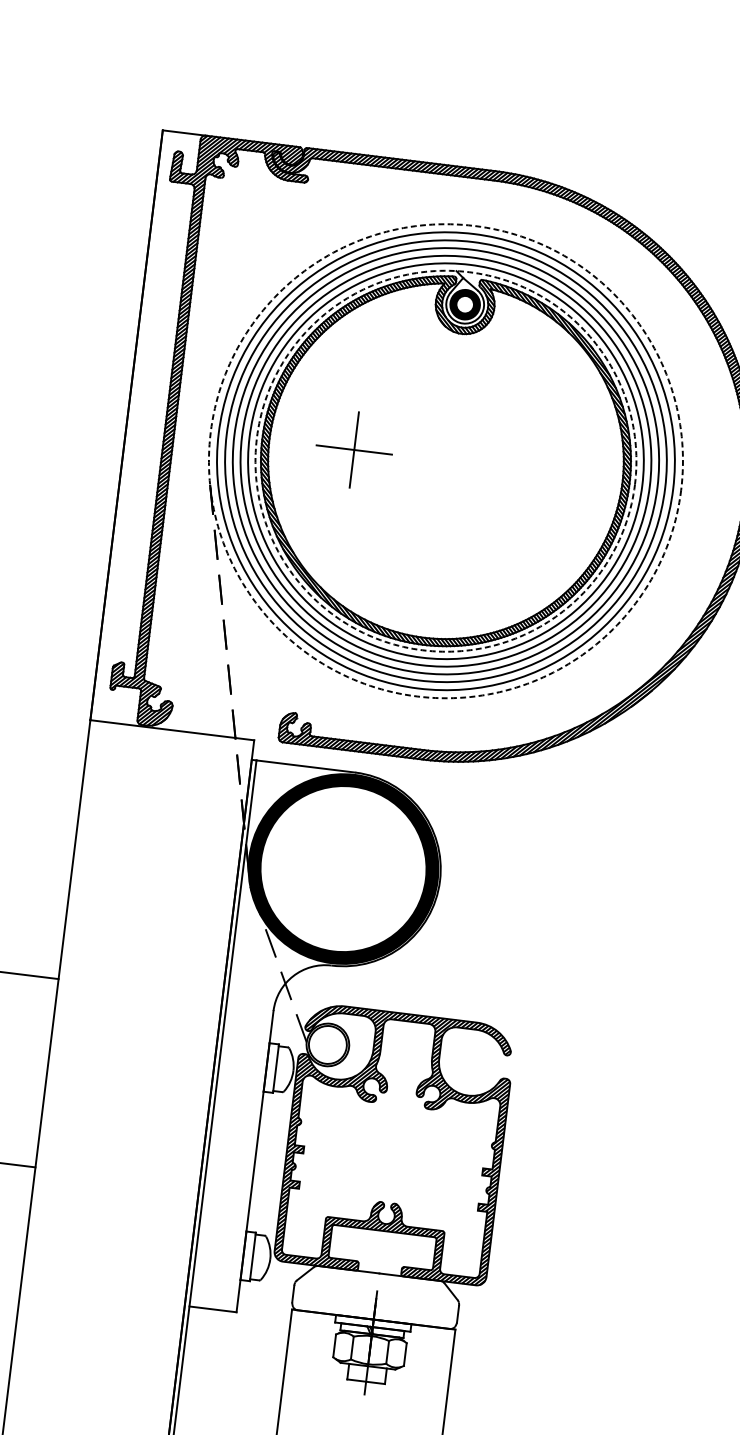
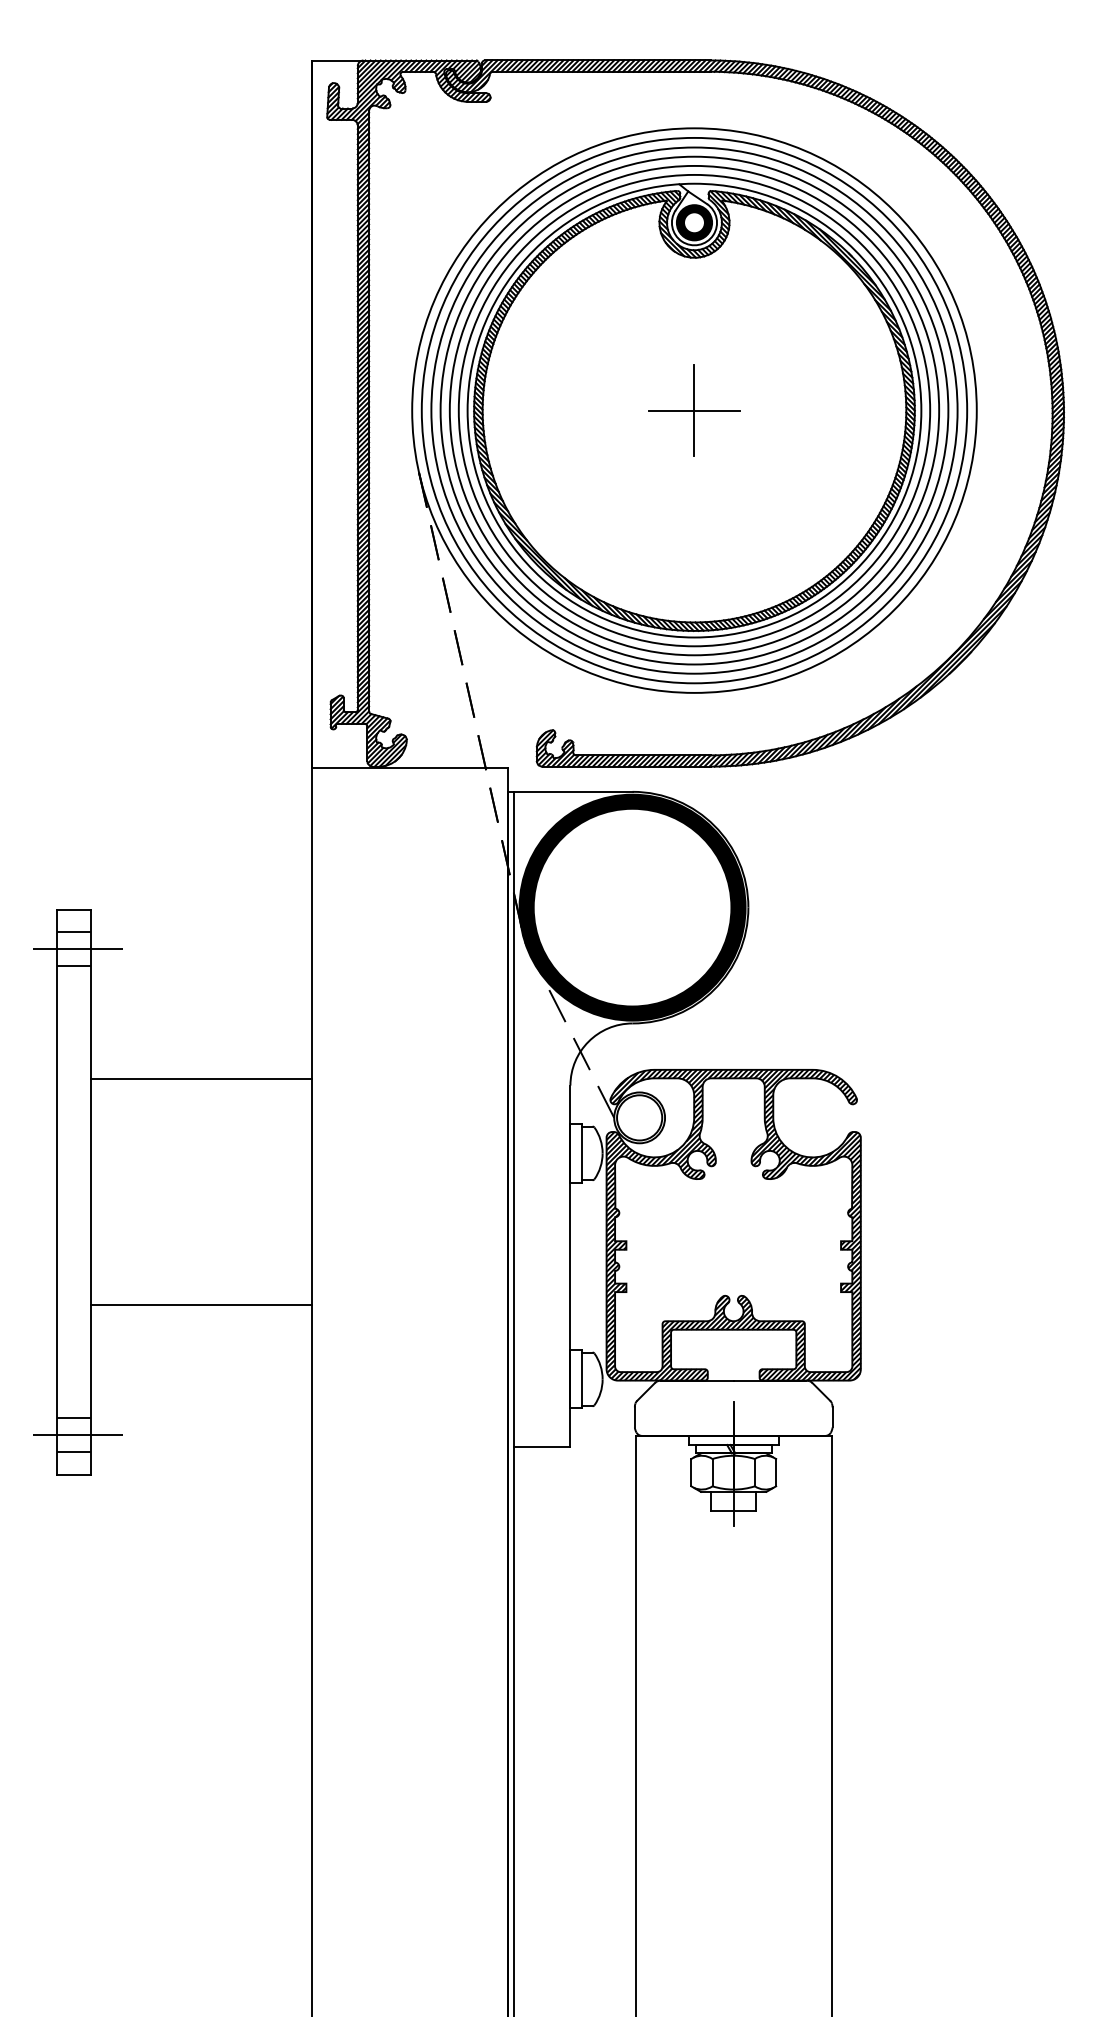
part: (354, 449) -> (694, 410), moved
circle: (445, 461) -> (694, 410), dashed -> solid
circle: (445, 461) -> (694, 410), dashed -> solid

